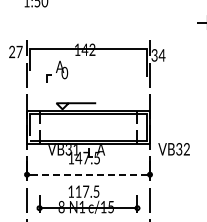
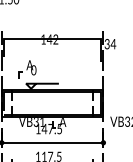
part: (57, 71) -> (27, 69), moved
line: (88, 174) -> (52, 142), dashed -> solid

